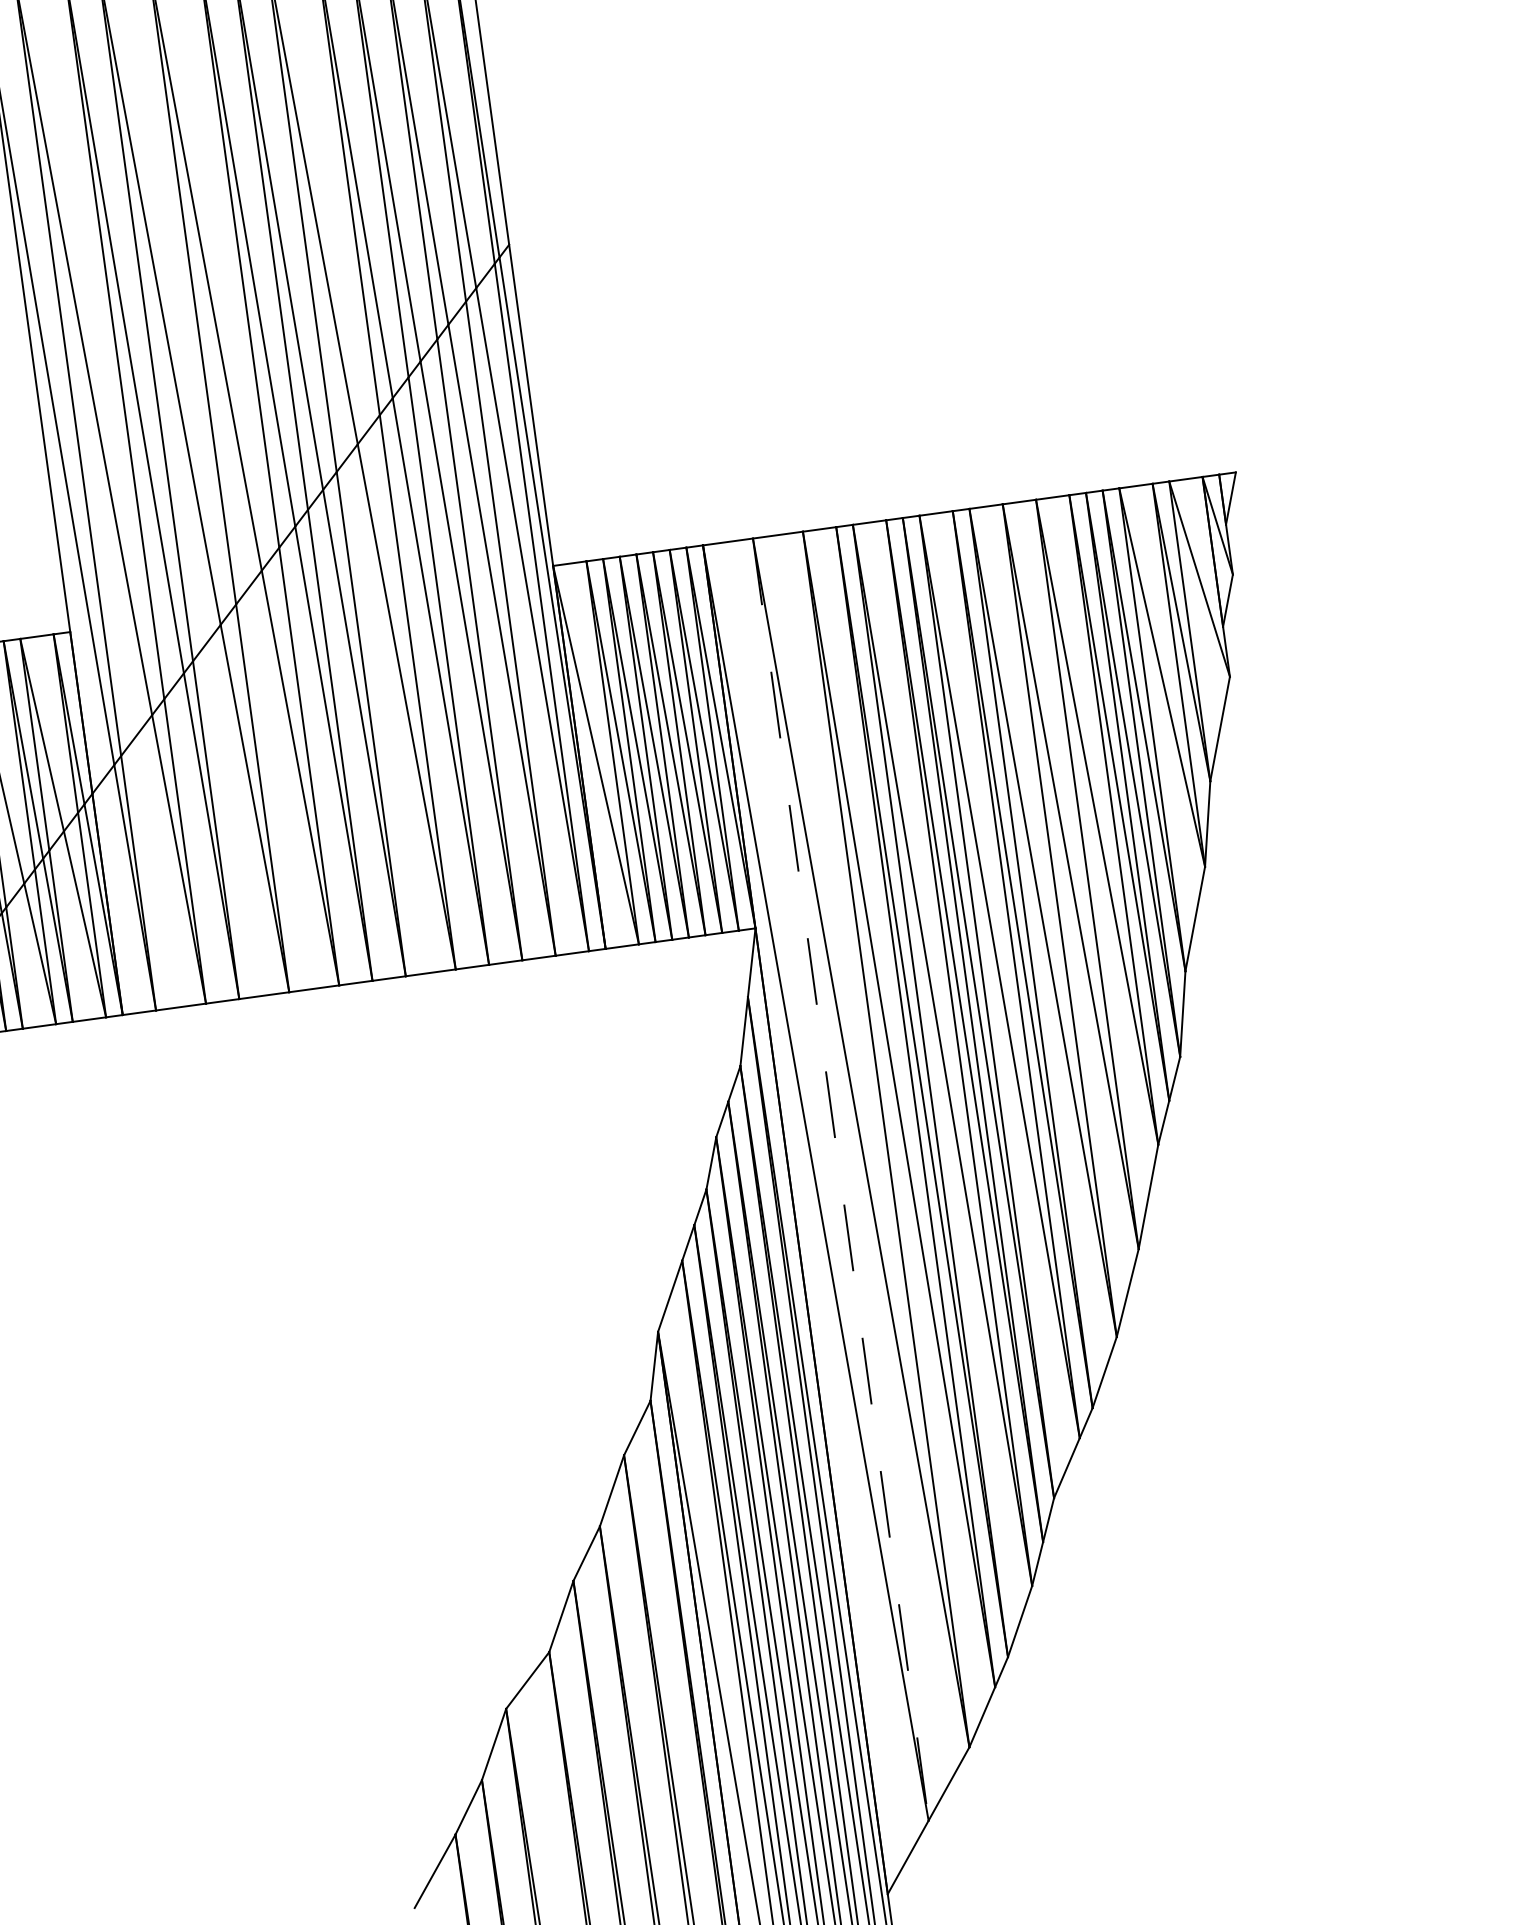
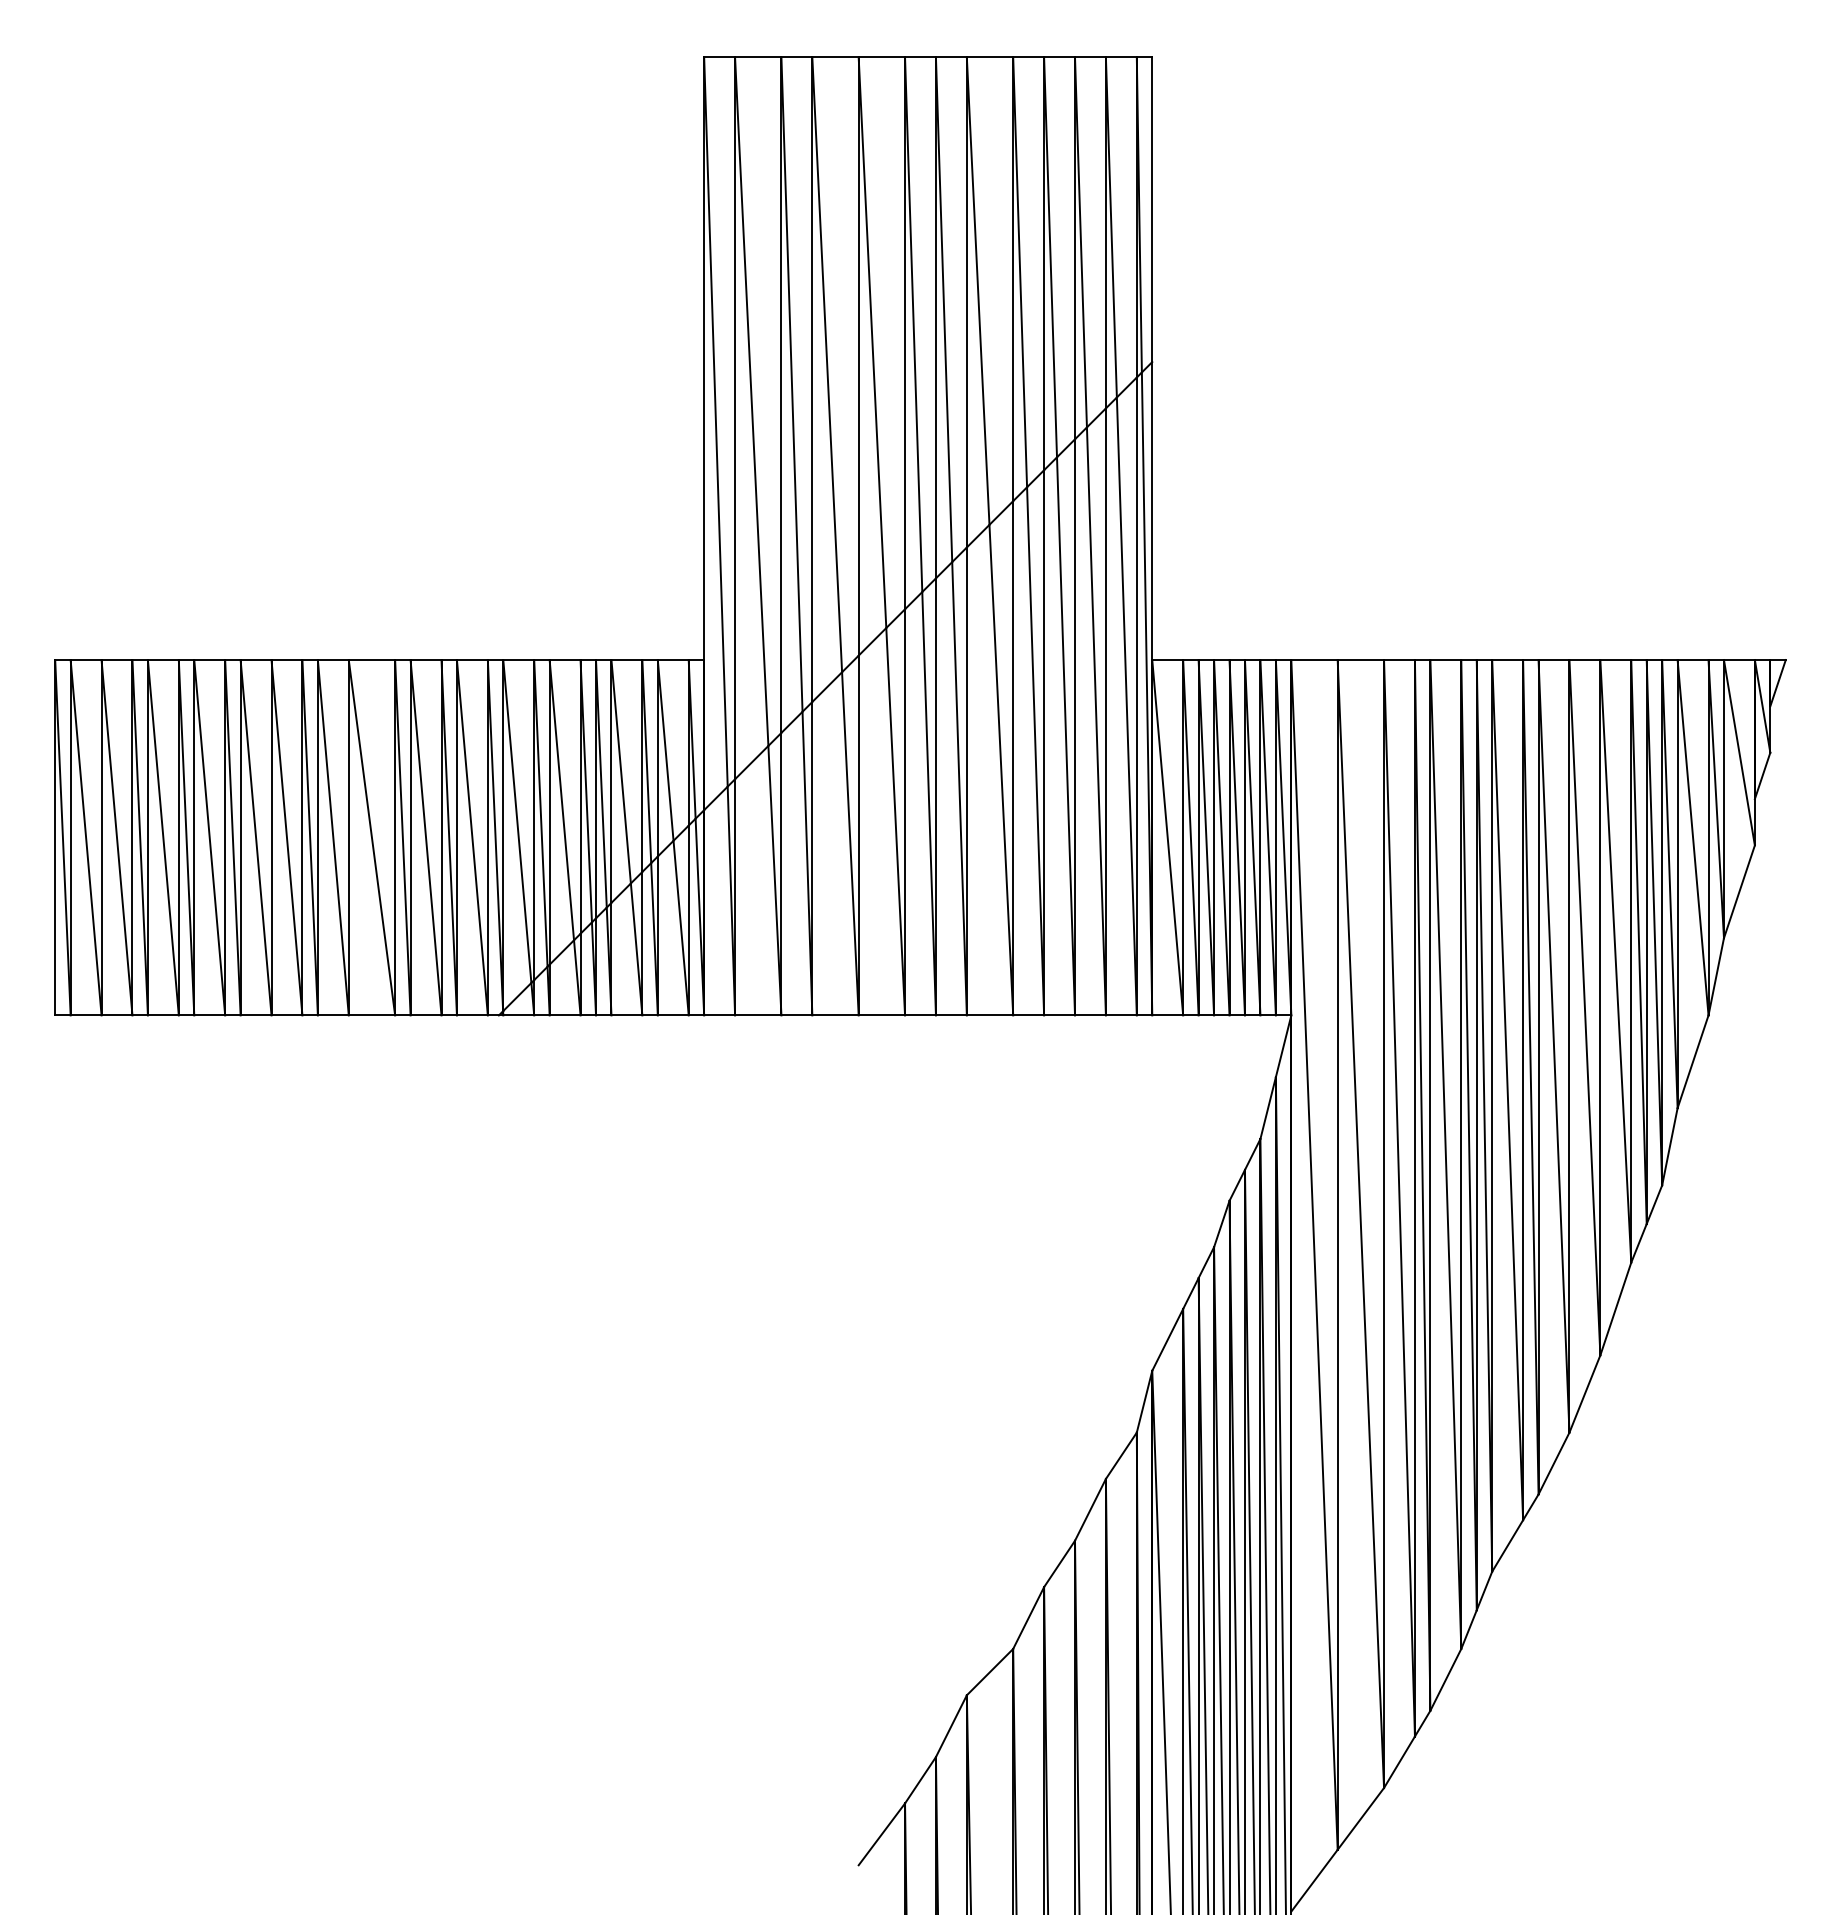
line: (840, 1179) -> (1337, 1254), dashed -> solid

